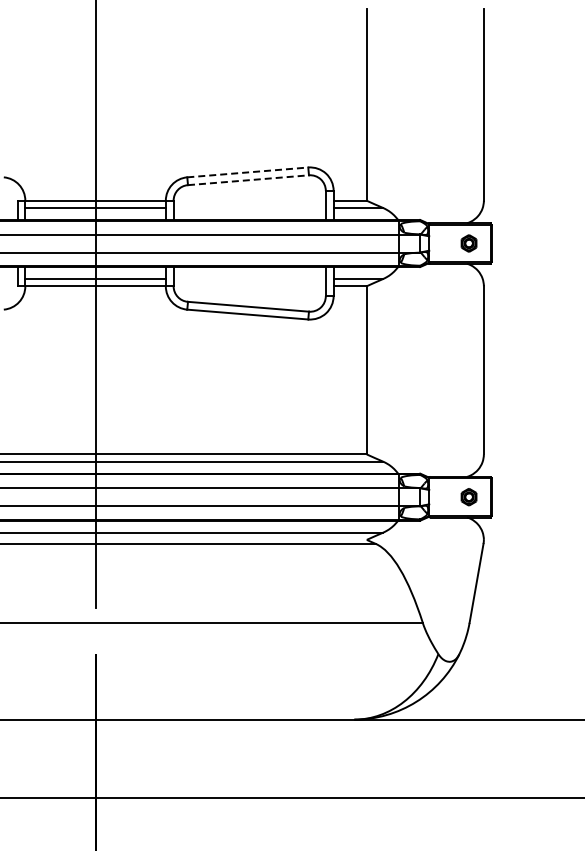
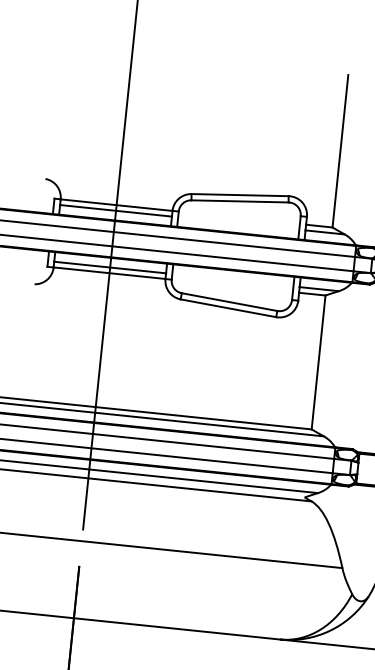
line: (247, 172) -> (239, 195), dashed -> solid
line: (248, 180) -> (240, 201), dashed -> solid

